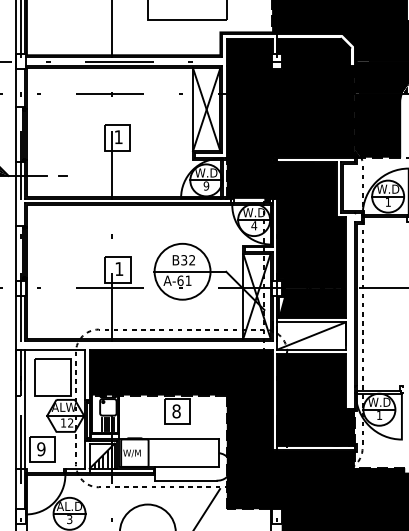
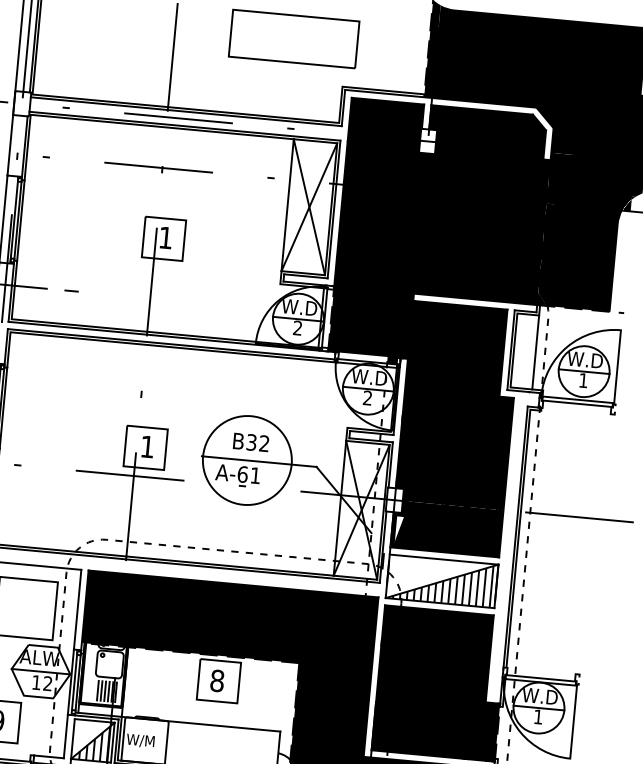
text: (206, 185) -> (297, 327), 9 -> 2
line: (356, 187) -> (535, 352), added
text: (254, 225) -> (368, 397), 4 -> 2
hatch: (309, 336) -> (438, 581), added

